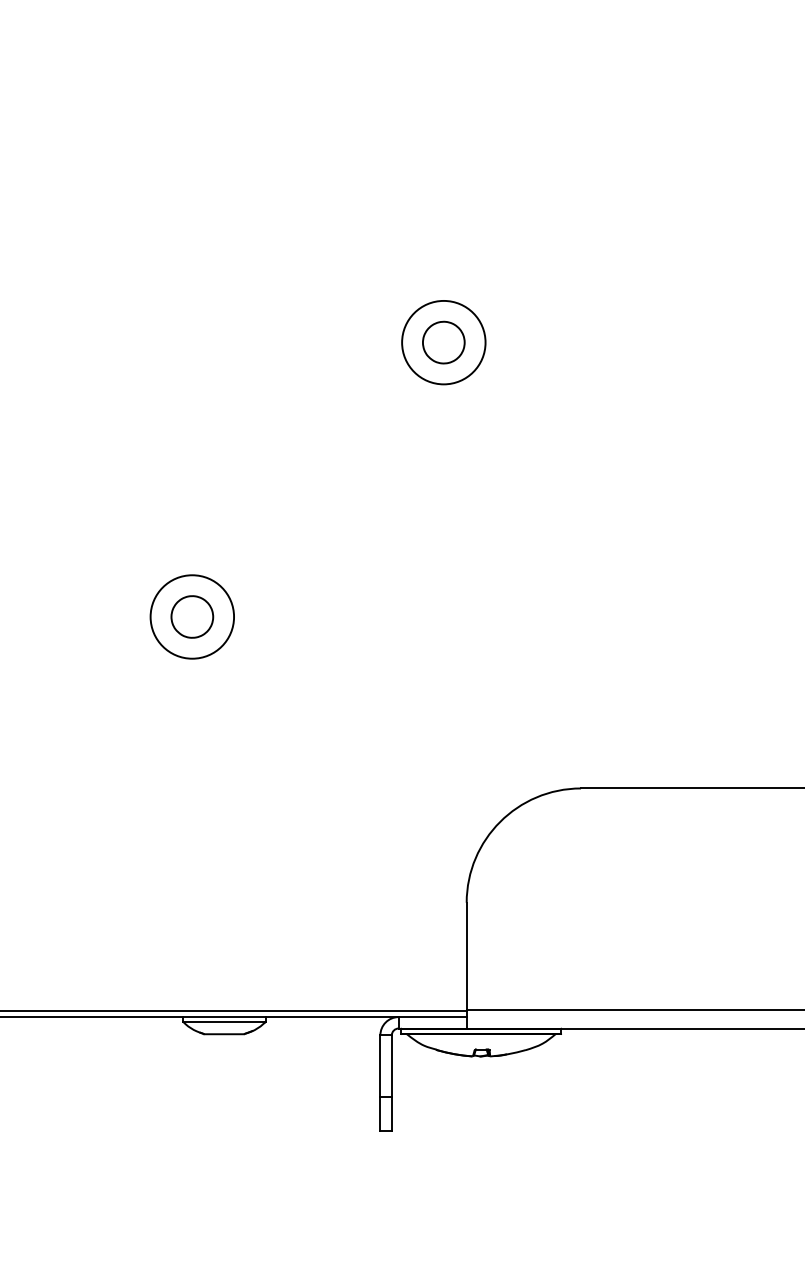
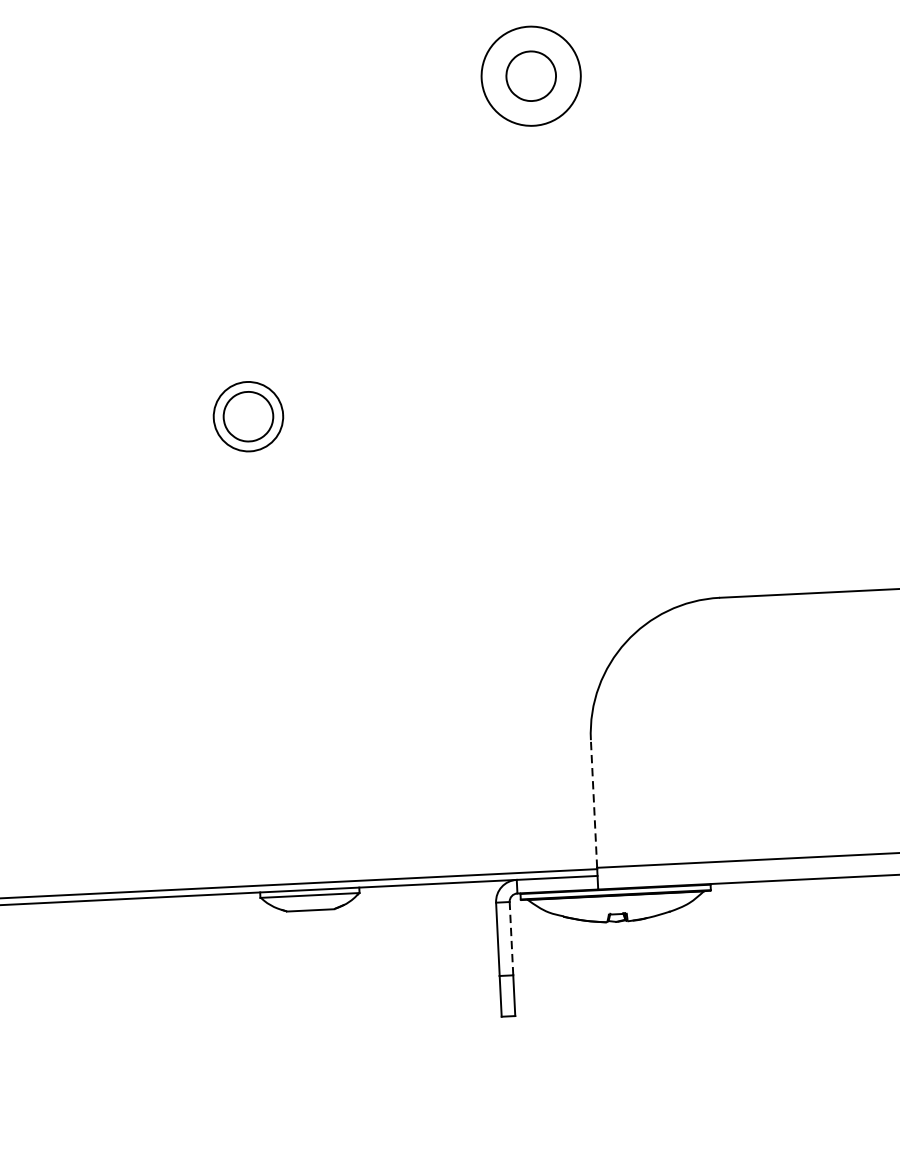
circle: (192, 616) -> (248, 416), size x0.7
line: (466, 956) -> (593, 803), solid -> dashed
line: (391, 1066) -> (511, 939), solid -> dashed

